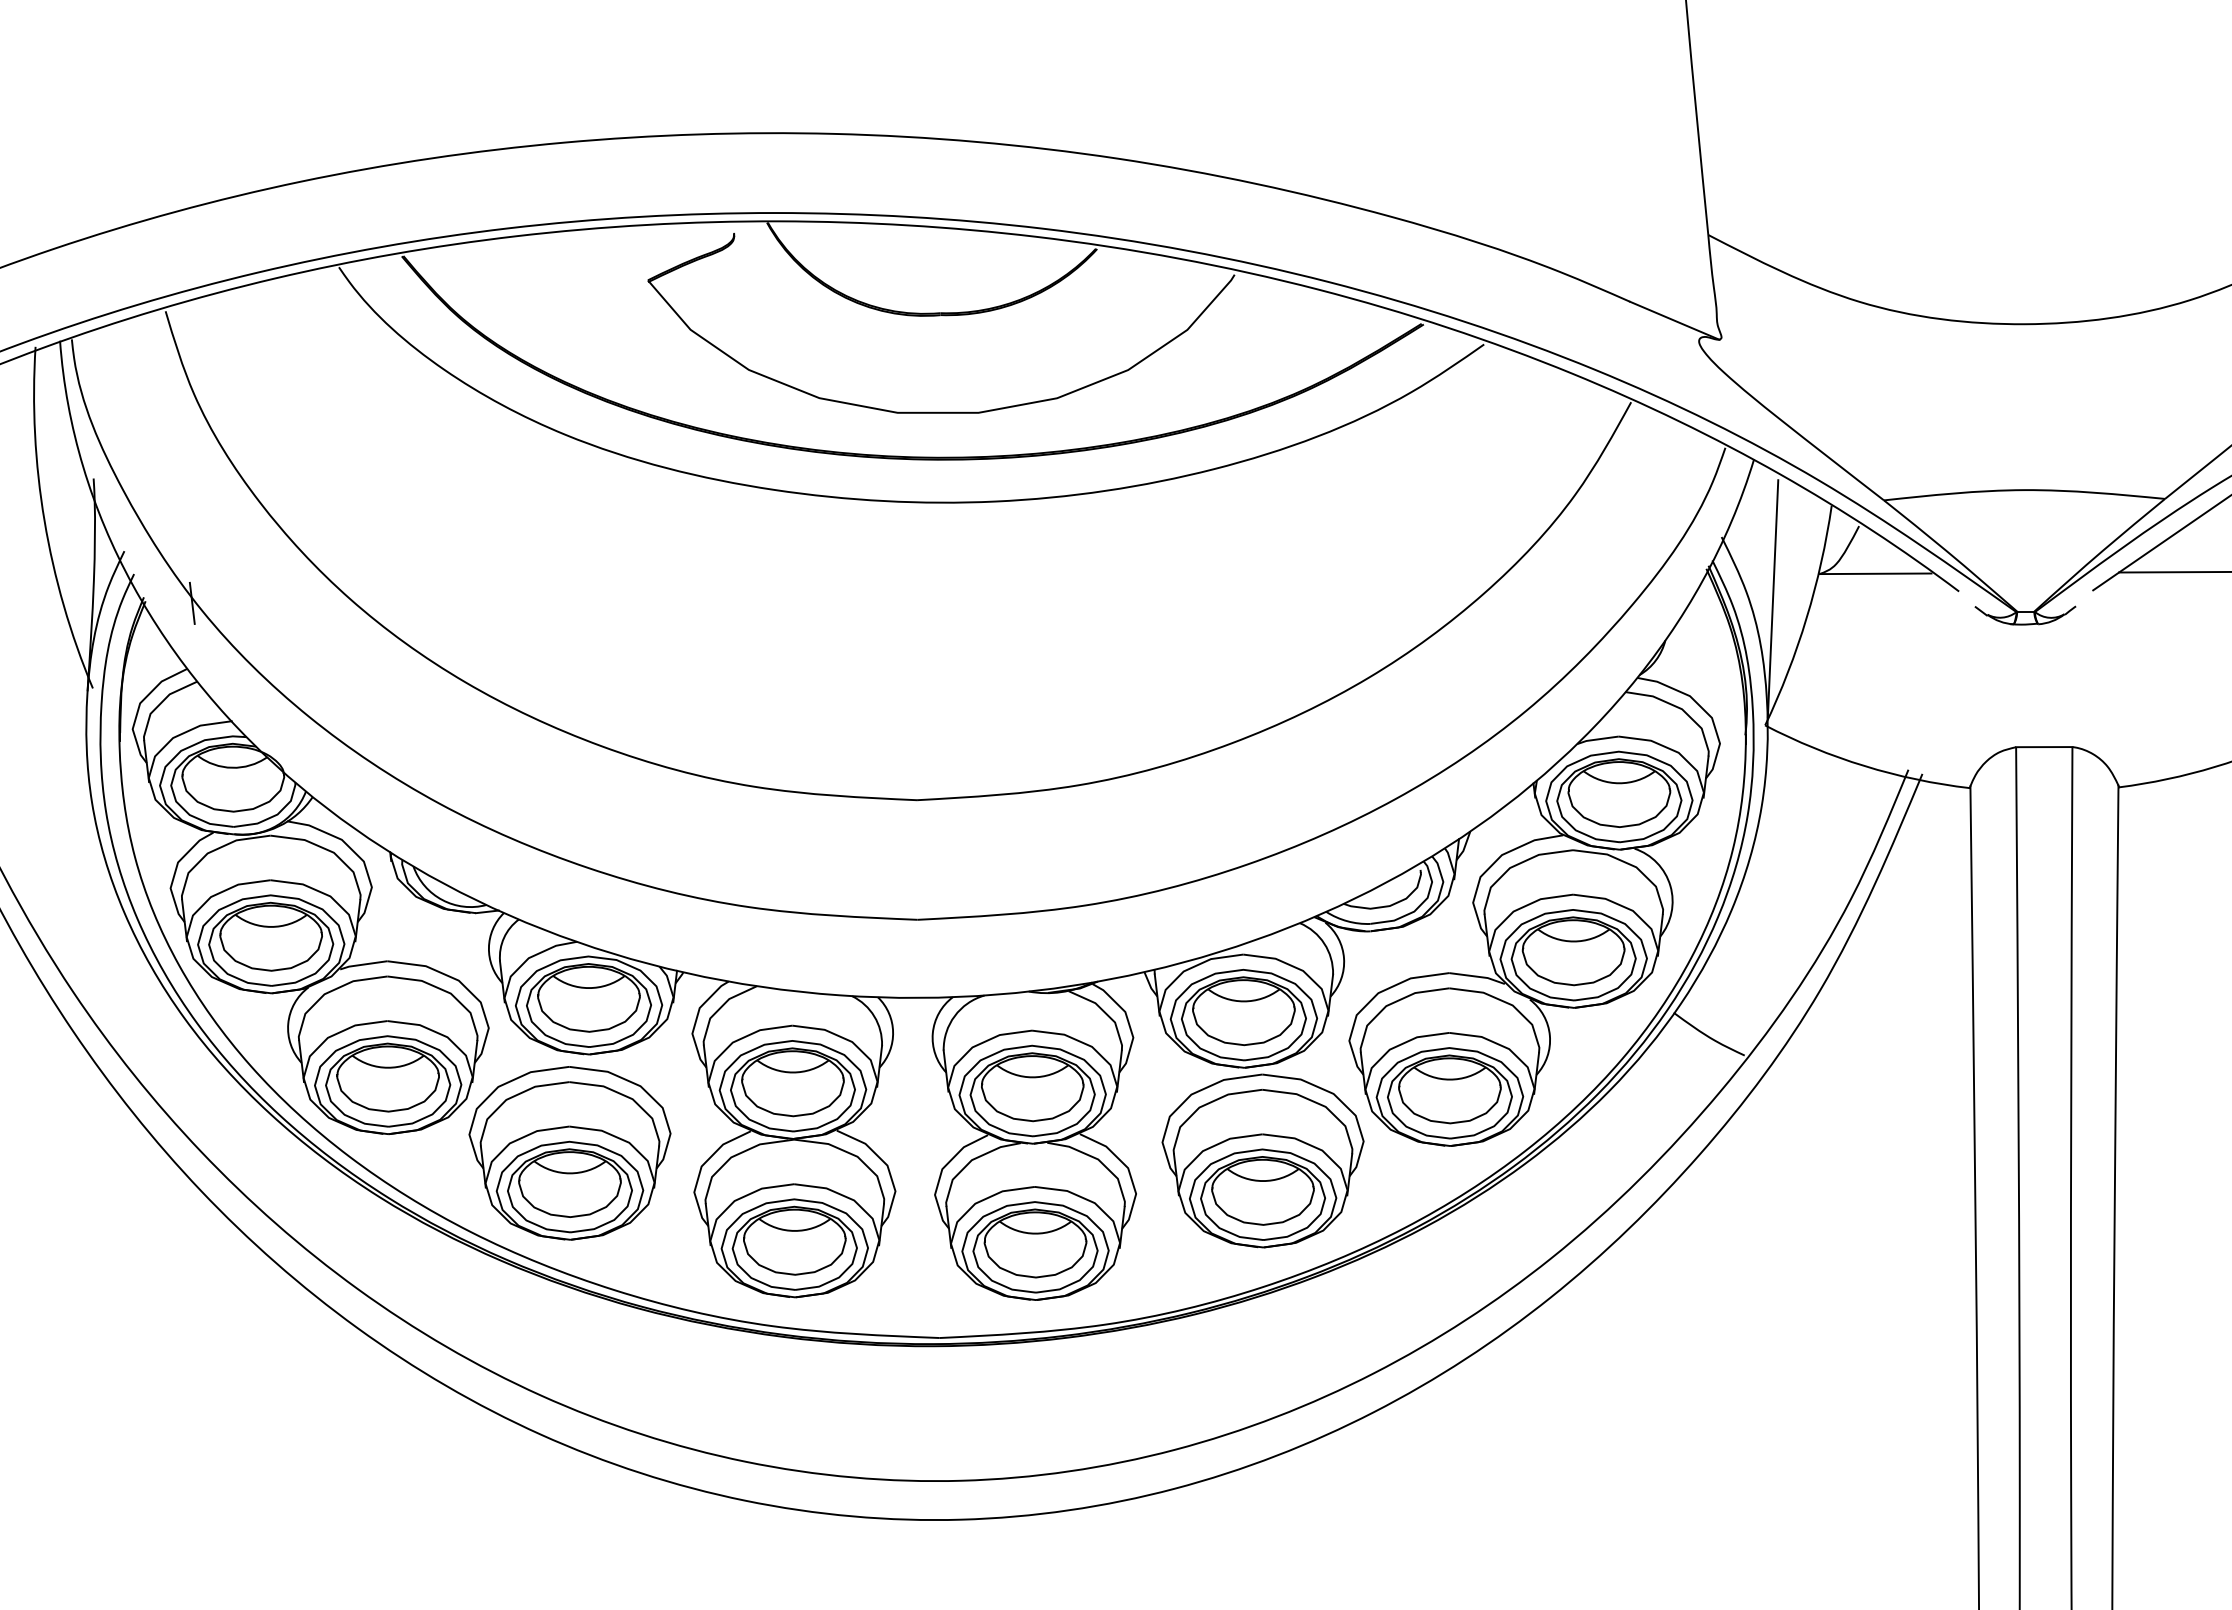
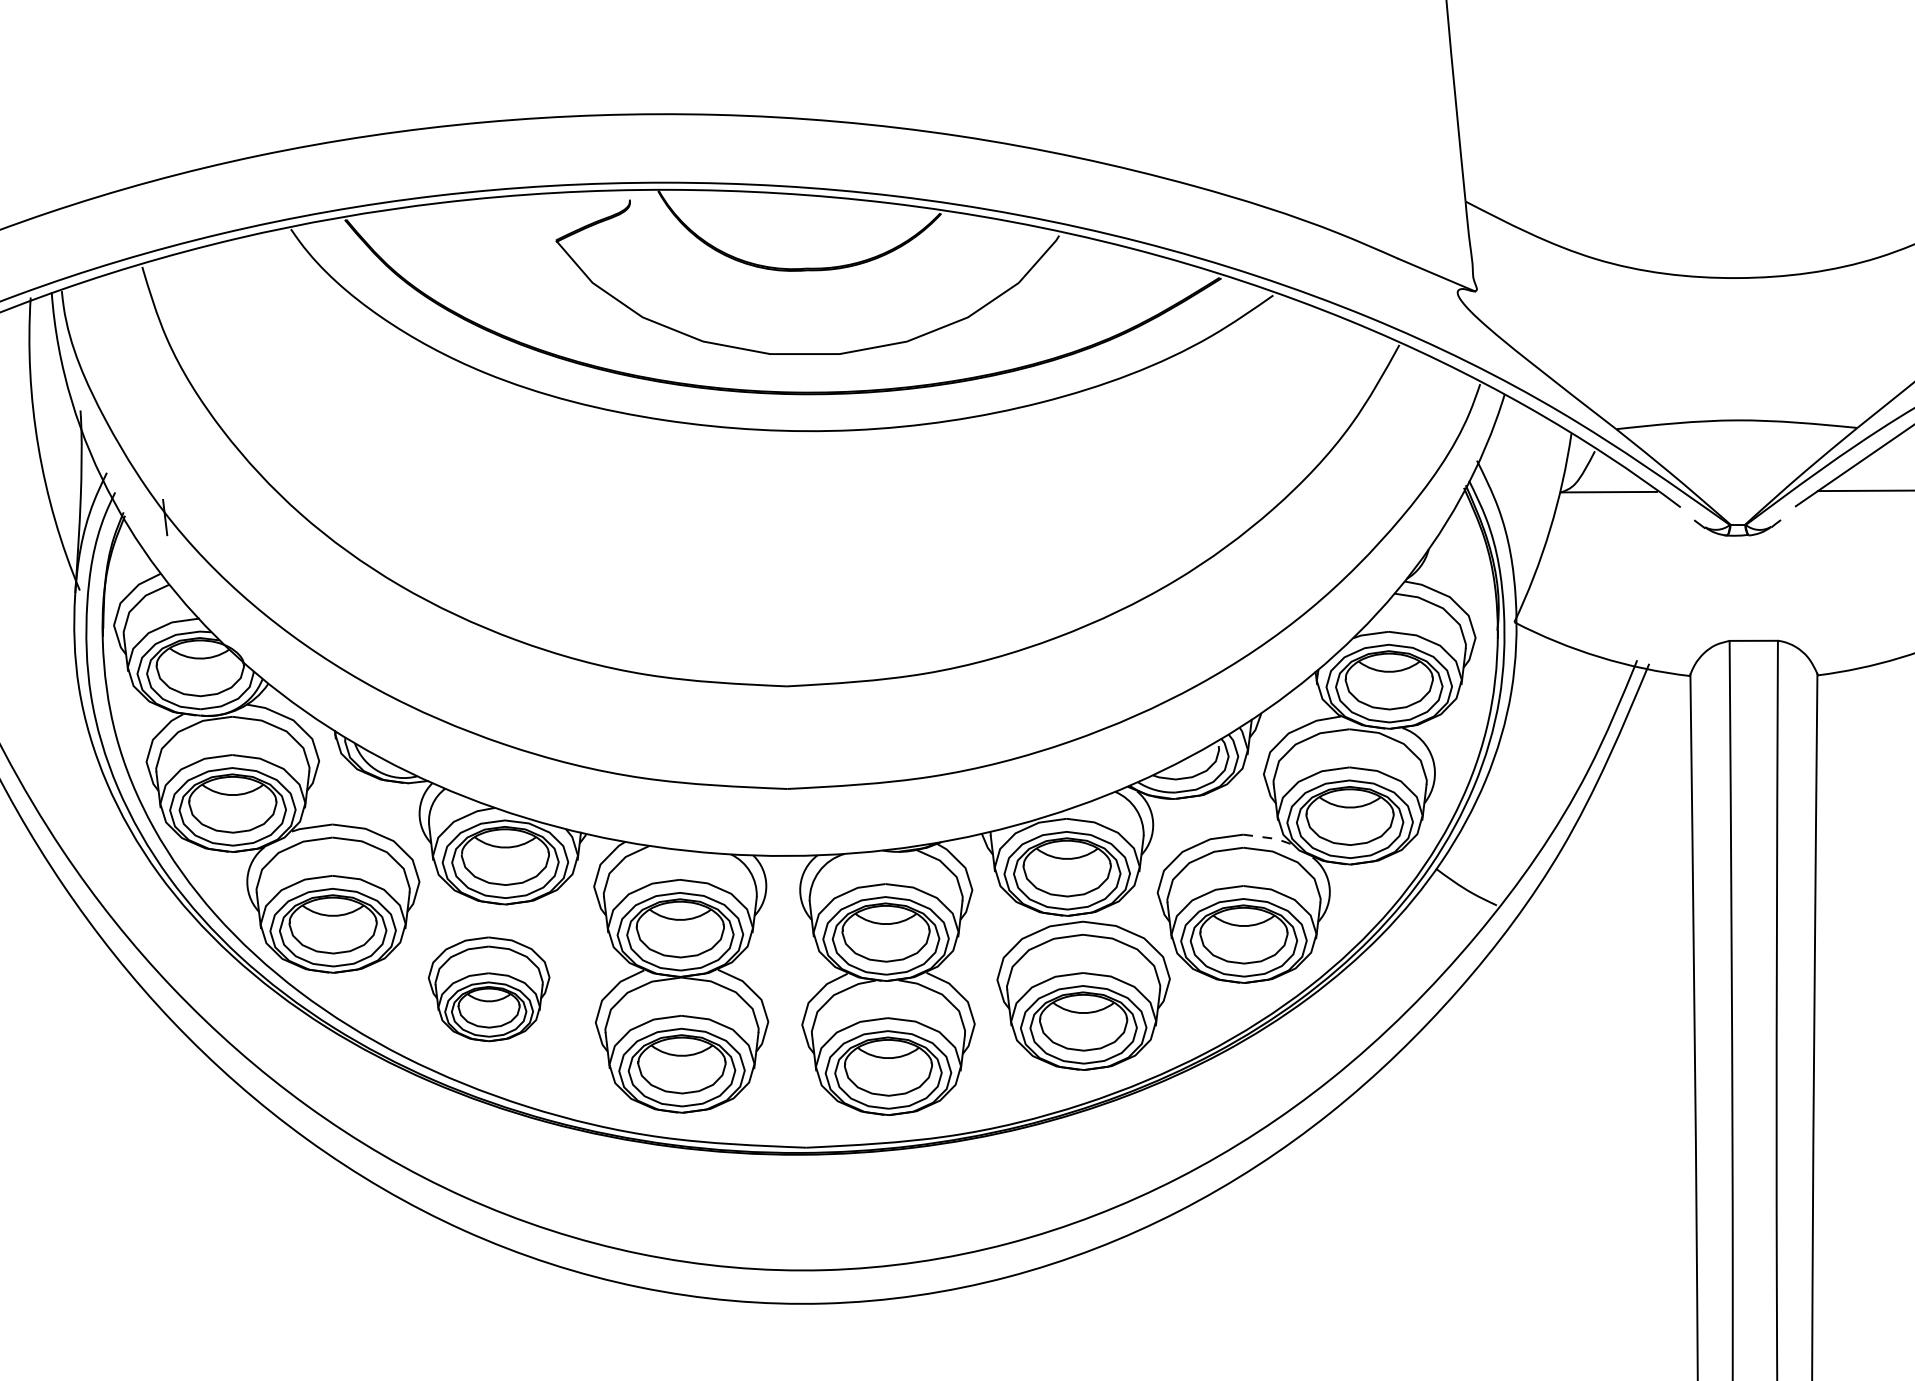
line: (1772, 598) -> (1520, 513), removed
line: (1478, 976) -> (1268, 837), solid -> dashed
part: (569, 1153) -> (488, 989), size x0.7

